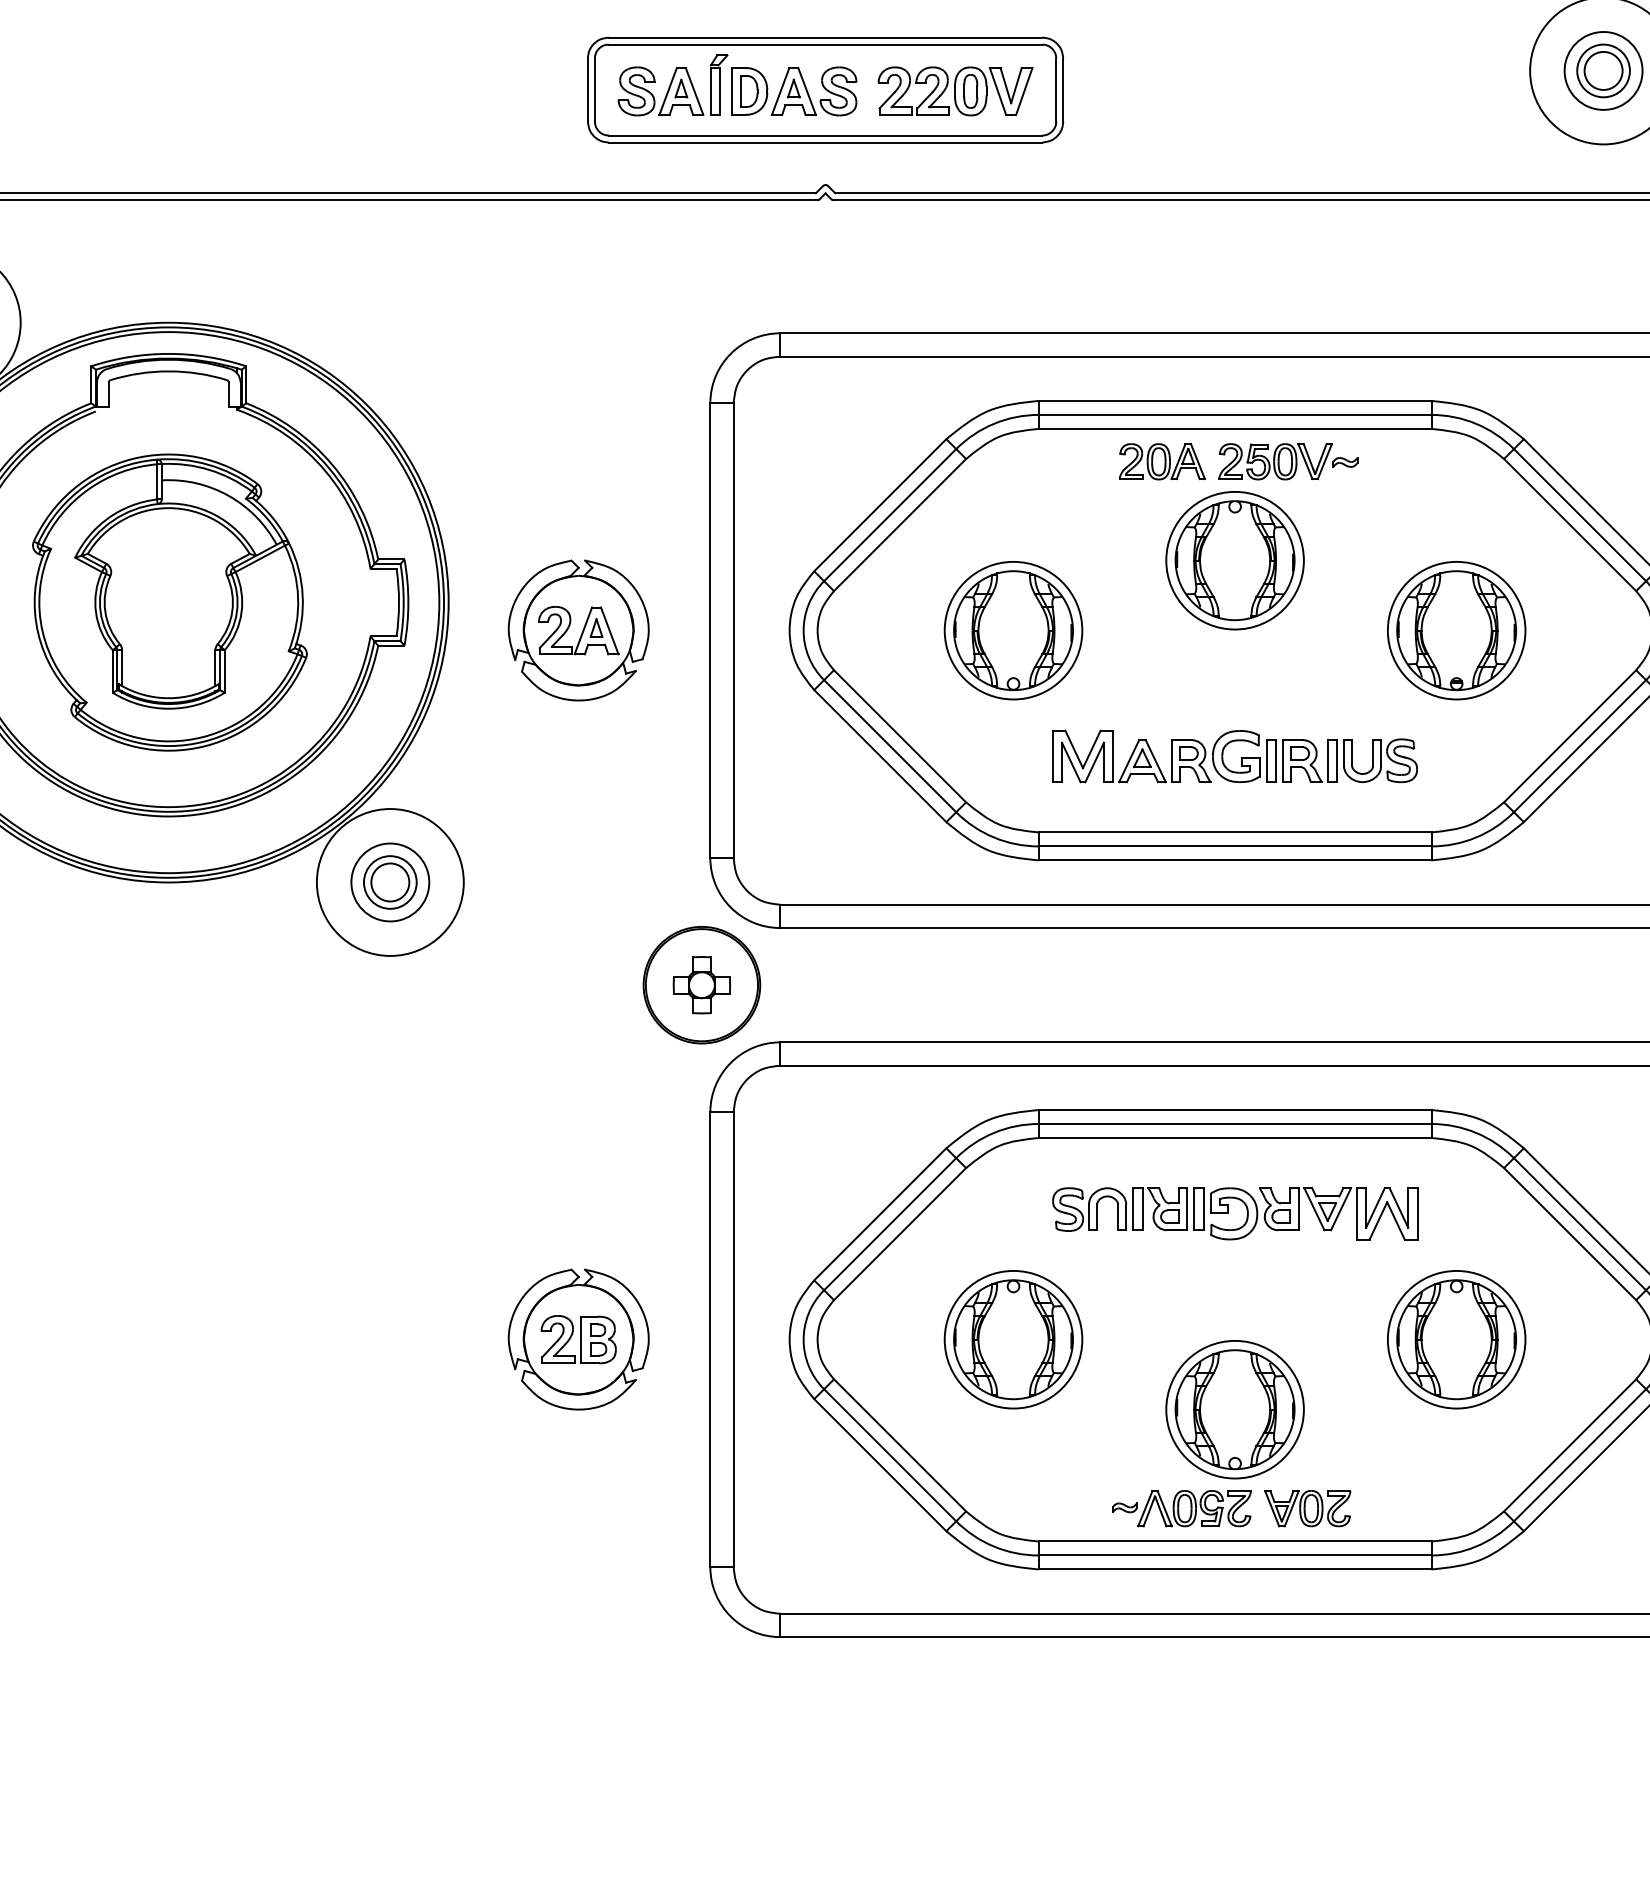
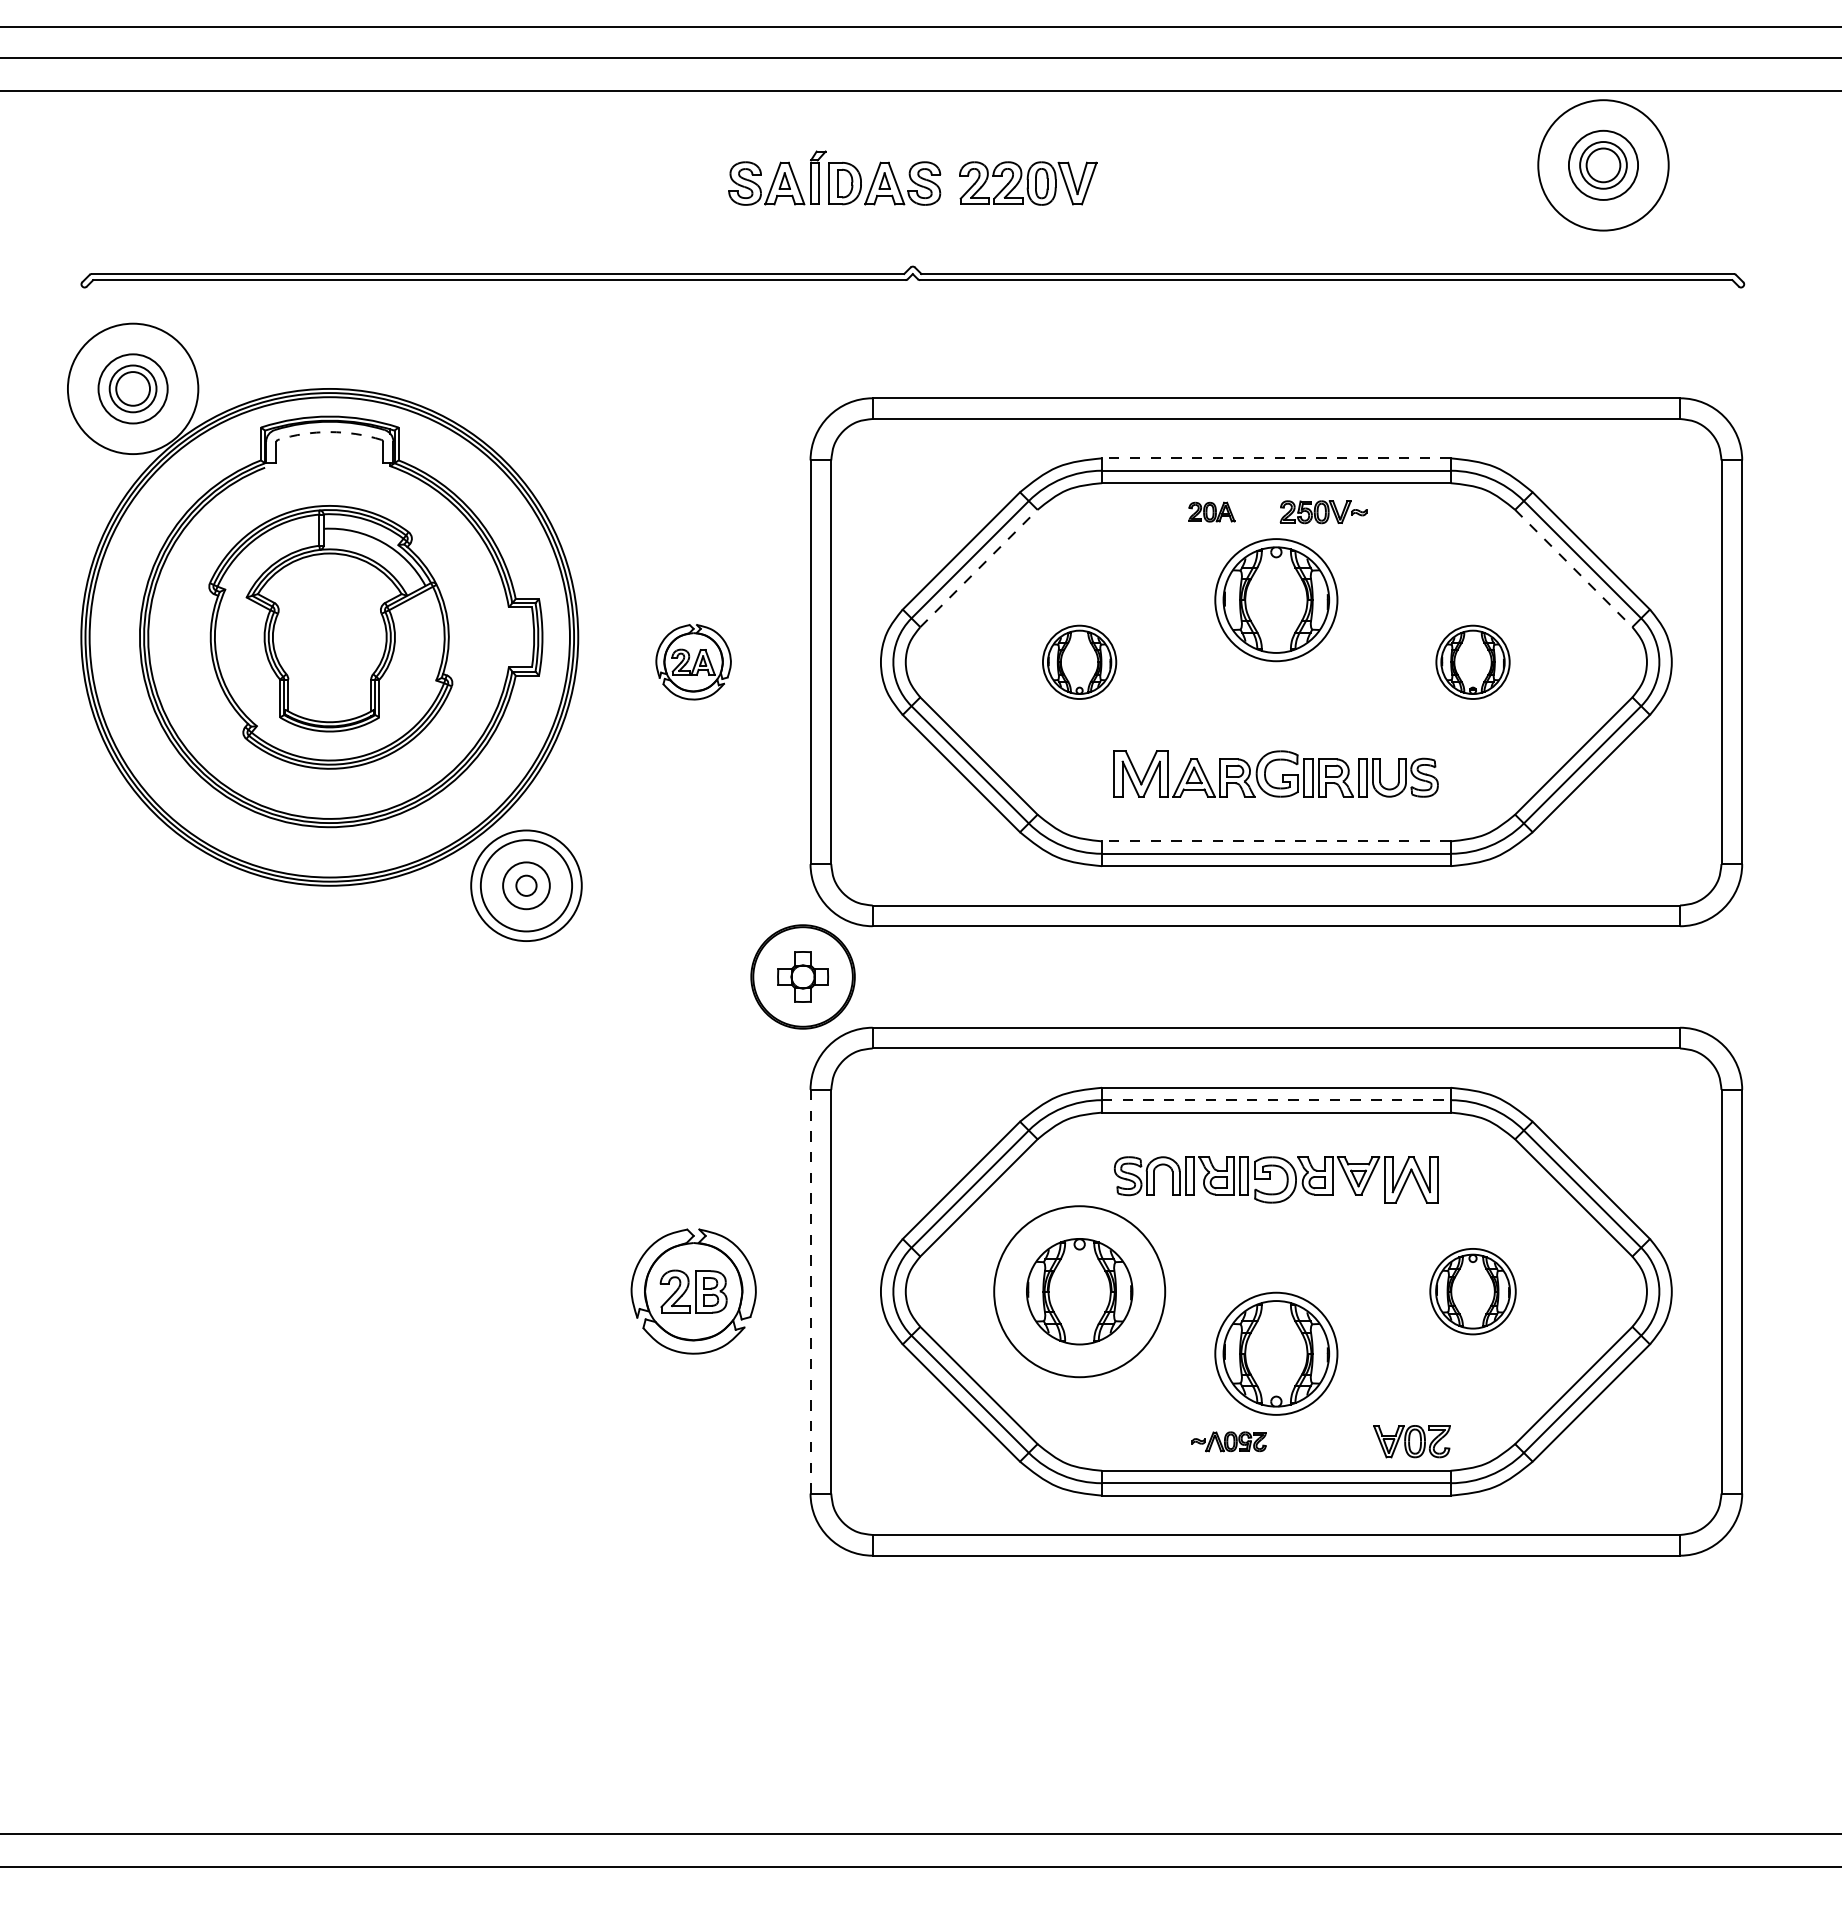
part: (825, 90) -> (912, 182), removed
arc: (168, 371) -> (329, 432), solid -> dashed
line: (1234, 401) -> (1275, 458), solid -> dashed
part: (1162, 460) -> (1211, 511), size x0.6
part: (1288, 460) -> (1323, 511), size x0.7
line: (899, 525) -> (978, 568), solid -> dashed
line: (1569, 525) -> (1573, 568), solid -> dashed
part: (578, 630) -> (693, 662), size x0.6
part: (1013, 630) -> (1079, 662), size x0.6
part: (1456, 630) -> (1472, 662), size x0.6
line: (1234, 832) -> (1275, 841), solid -> dashed
circle: (390, 882) -> (526, 885), size x0.6
circle: (390, 882) -> (526, 885), size x0.7
circle: (390, 882) -> (526, 885), size x1.6
line: (1235, 1124) -> (1276, 1100), solid -> dashed
line: (710, 1339) -> (810, 1291), solid -> dashed
circle: (1013, 1339) -> (1079, 1291), size x1.4
part: (1456, 1339) -> (1472, 1291), size x0.7
part: (1182, 1508) -> (1229, 1441), size x0.6
part: (1307, 1508) -> (1411, 1441), moved

